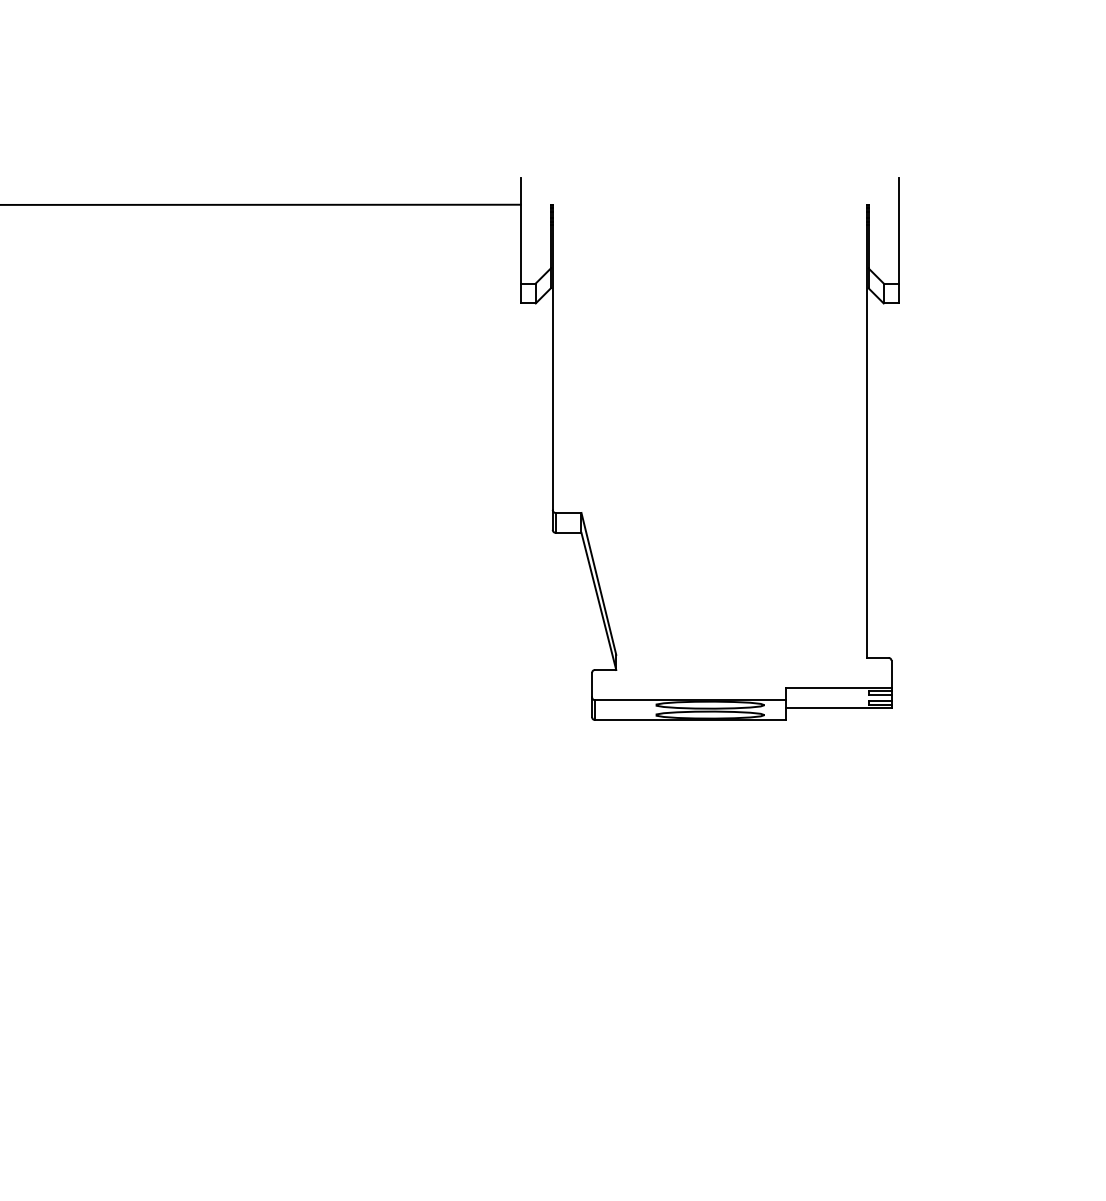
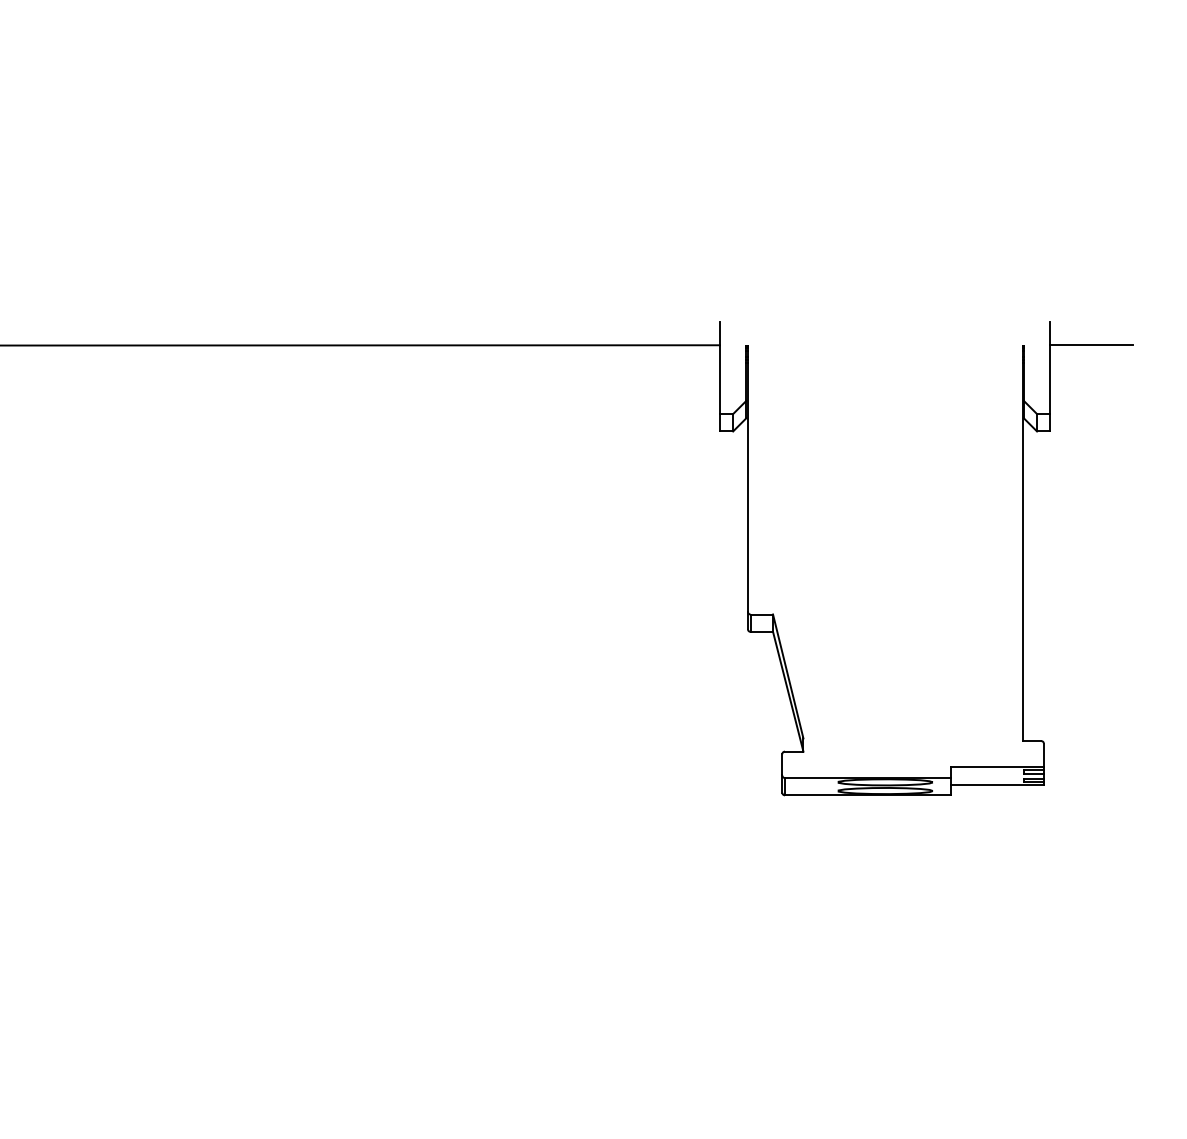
line: (946, 205) -> (1091, 345), added

